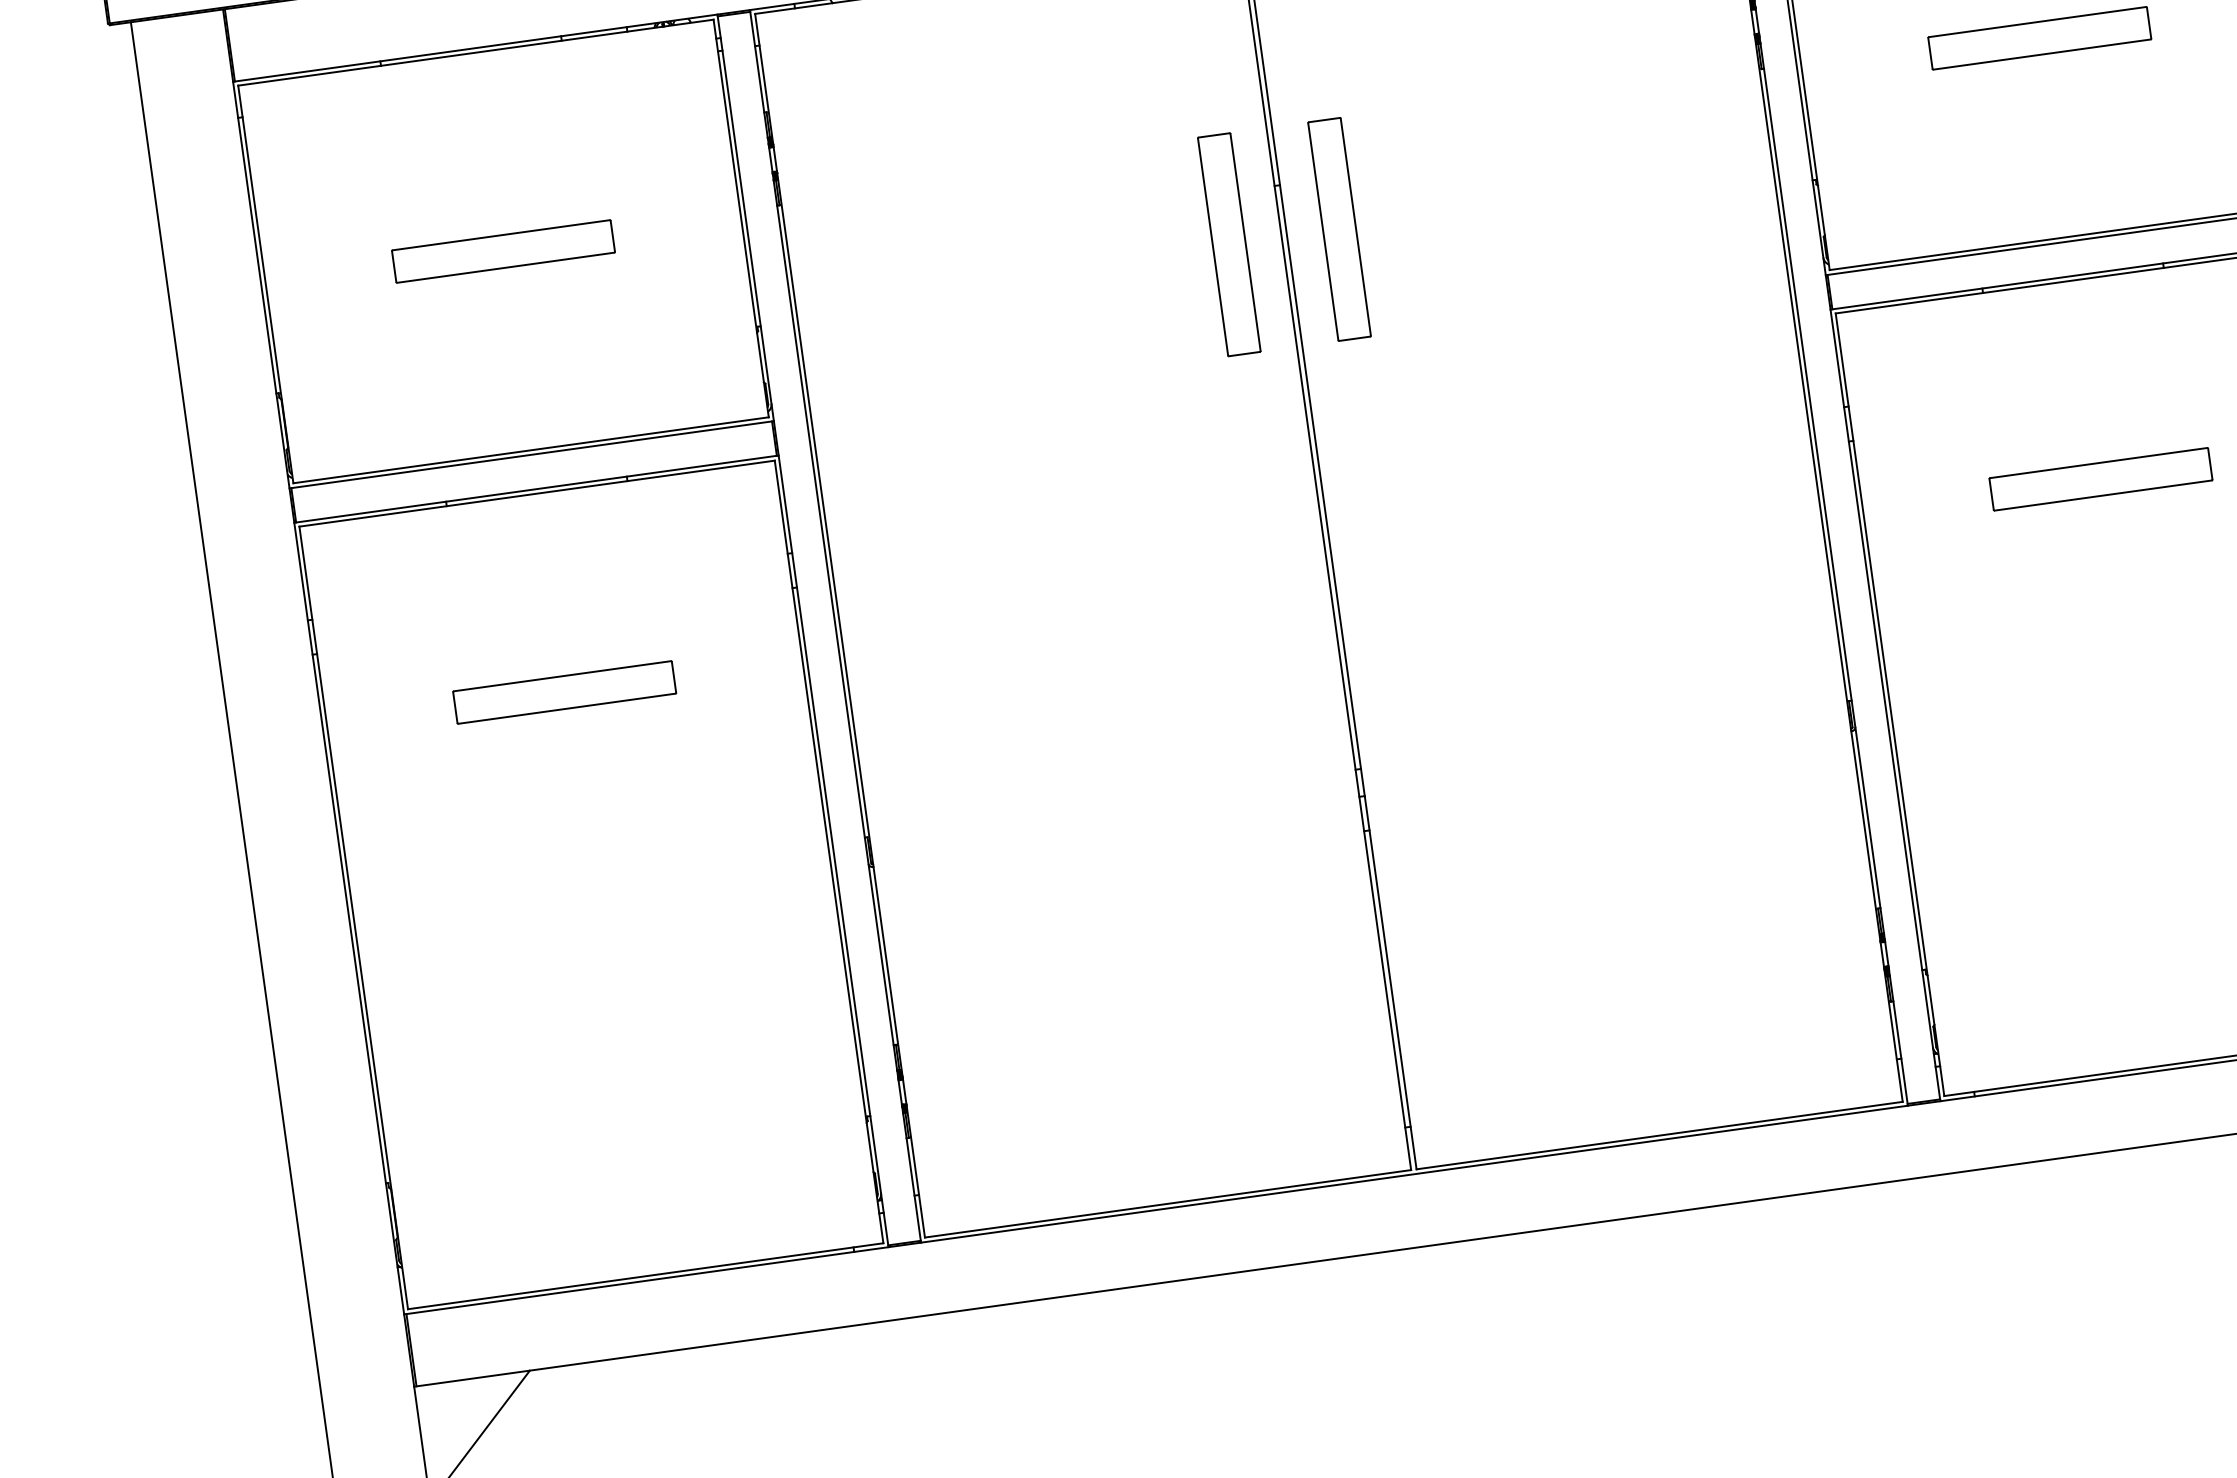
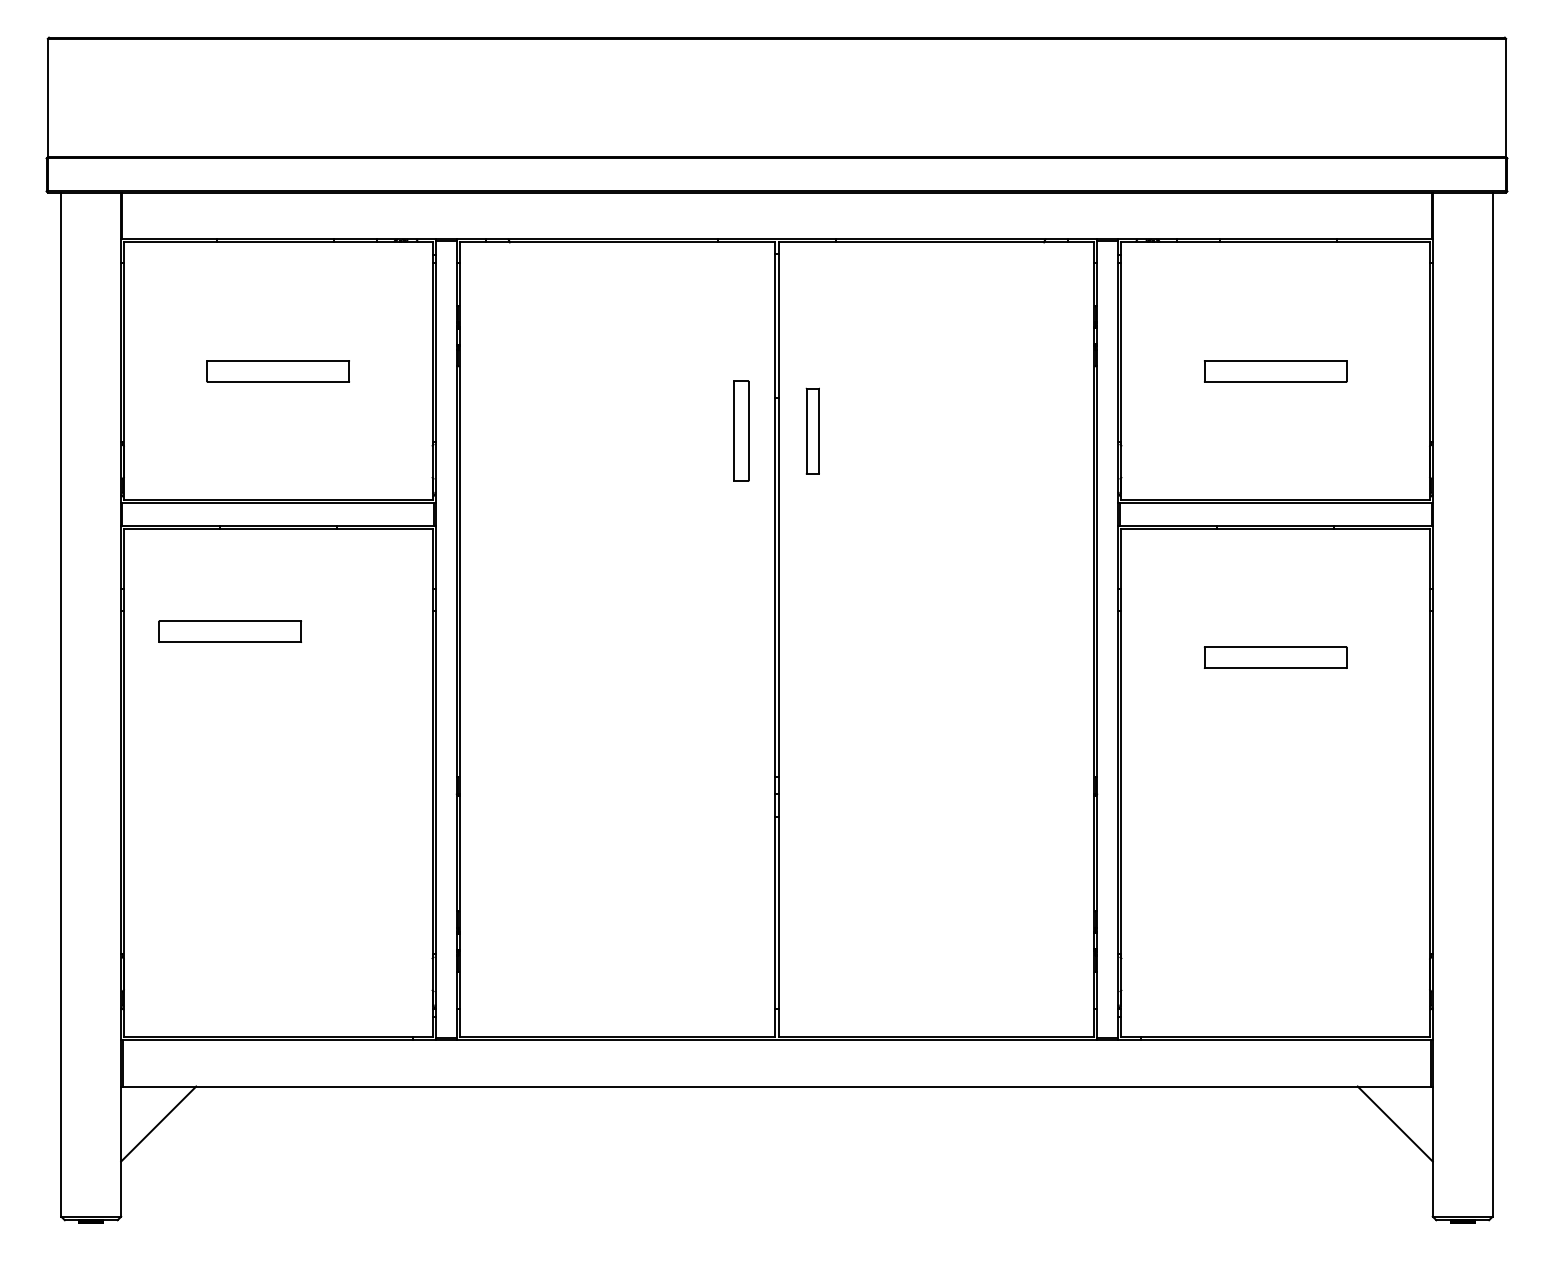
part: (1338, 228) -> (812, 430), size x0.6
part: (1229, 243) -> (741, 430), size x0.7
part: (563, 692) -> (229, 631), moved

